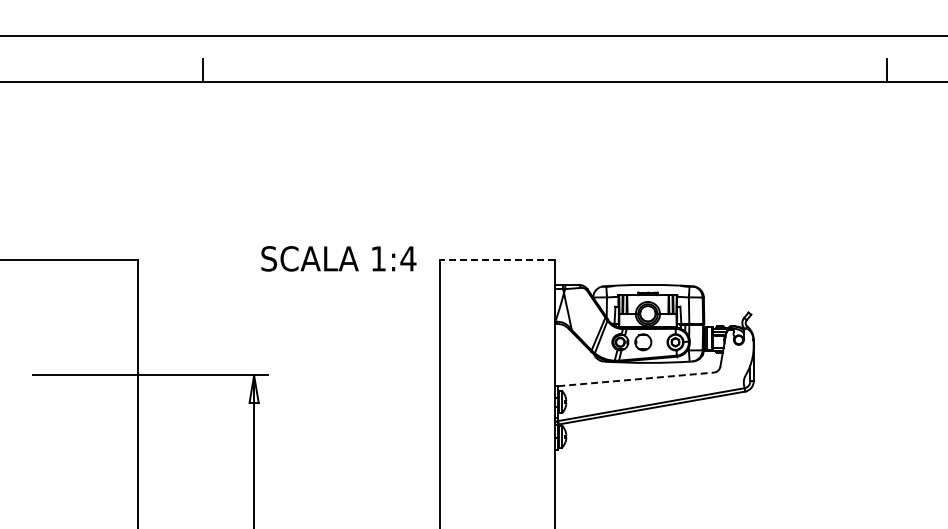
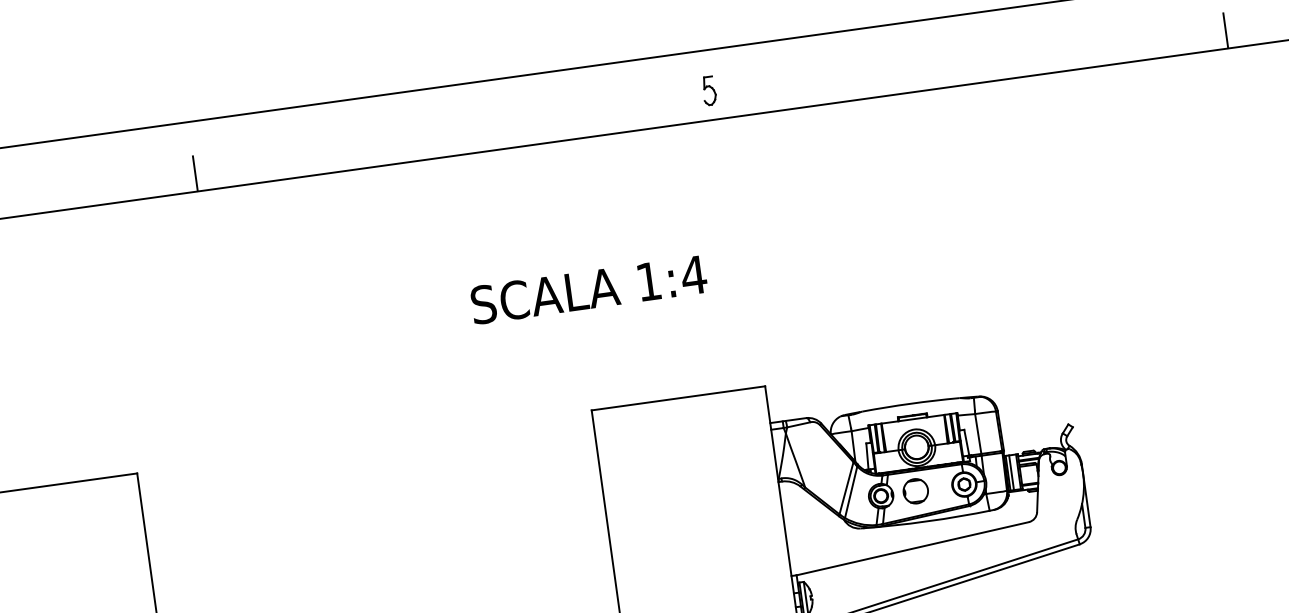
part: (544, 63) -> (708, 91), added
text: (338, 258) -> (588, 289), moved
line: (497, 260) -> (678, 398), dashed -> solid
line: (636, 379) -> (913, 548), dashed -> solid

